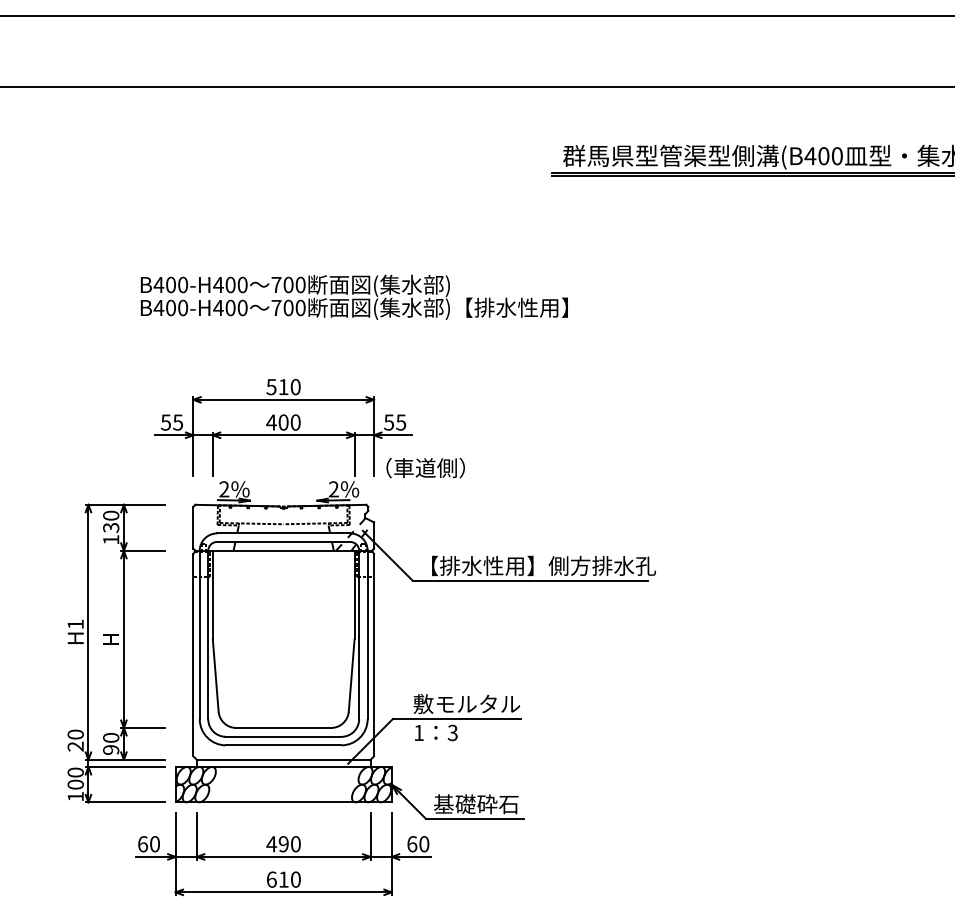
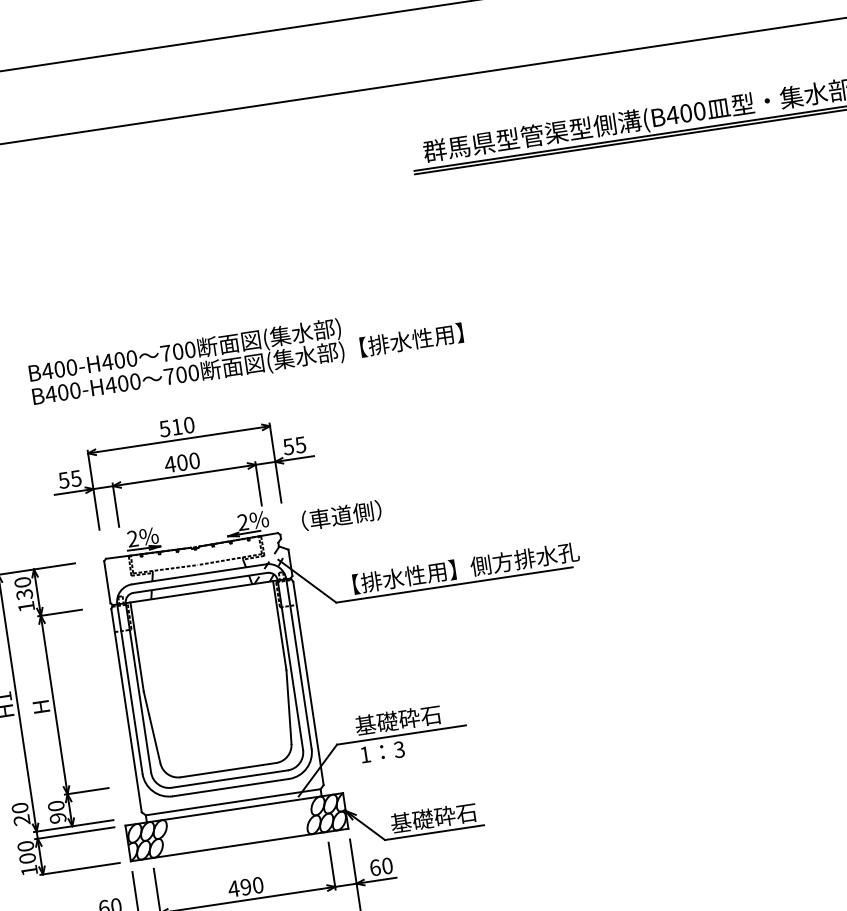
text: (353, 296) -> (245, 353), moved
text: (425, 468) -> (341, 516), moved
text: (466, 704) -> (408, 719), 敷モルタル -> 基礎砕石

